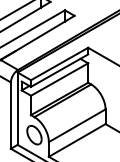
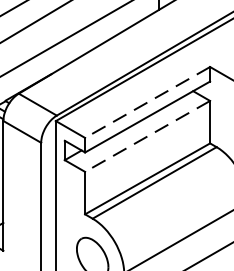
line: (59, 64) -> (147, 103), solid -> dashed
line: (59, 79) -> (147, 136), solid -> dashed

